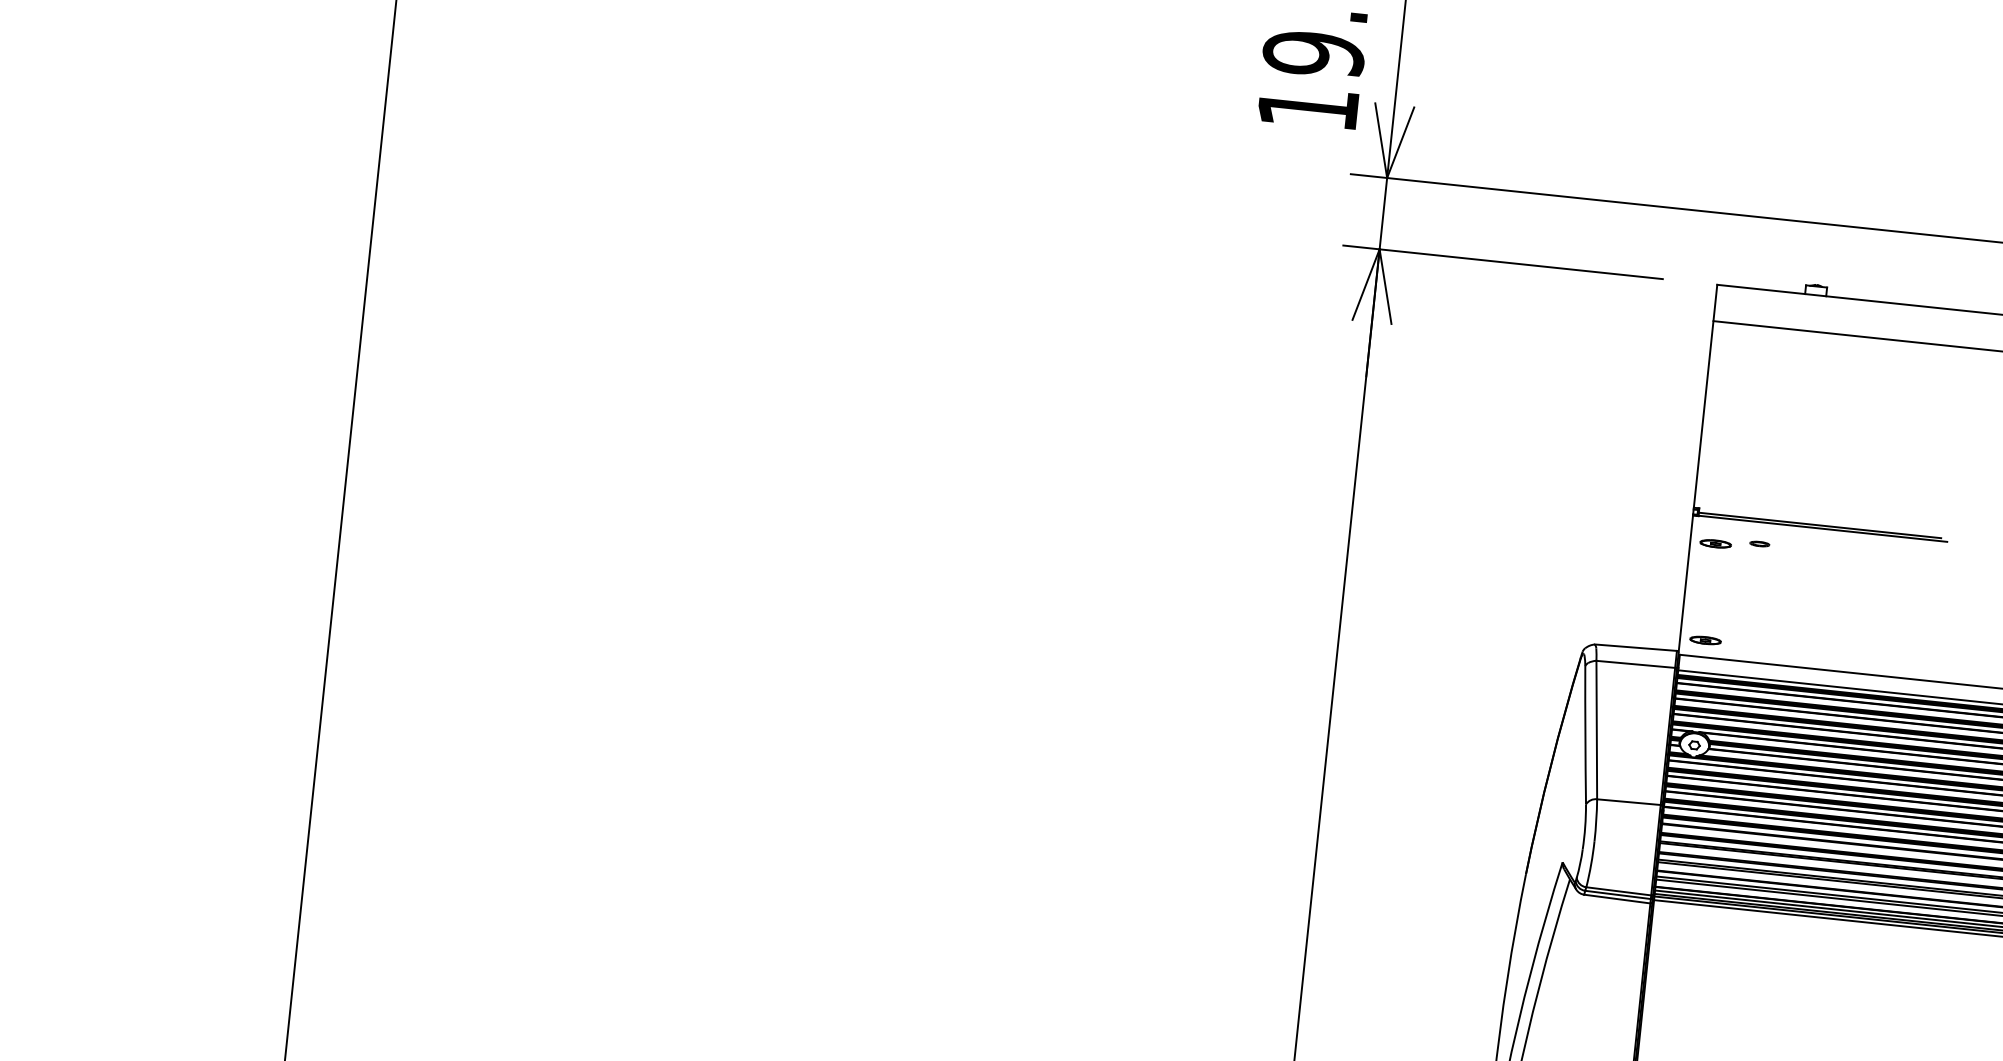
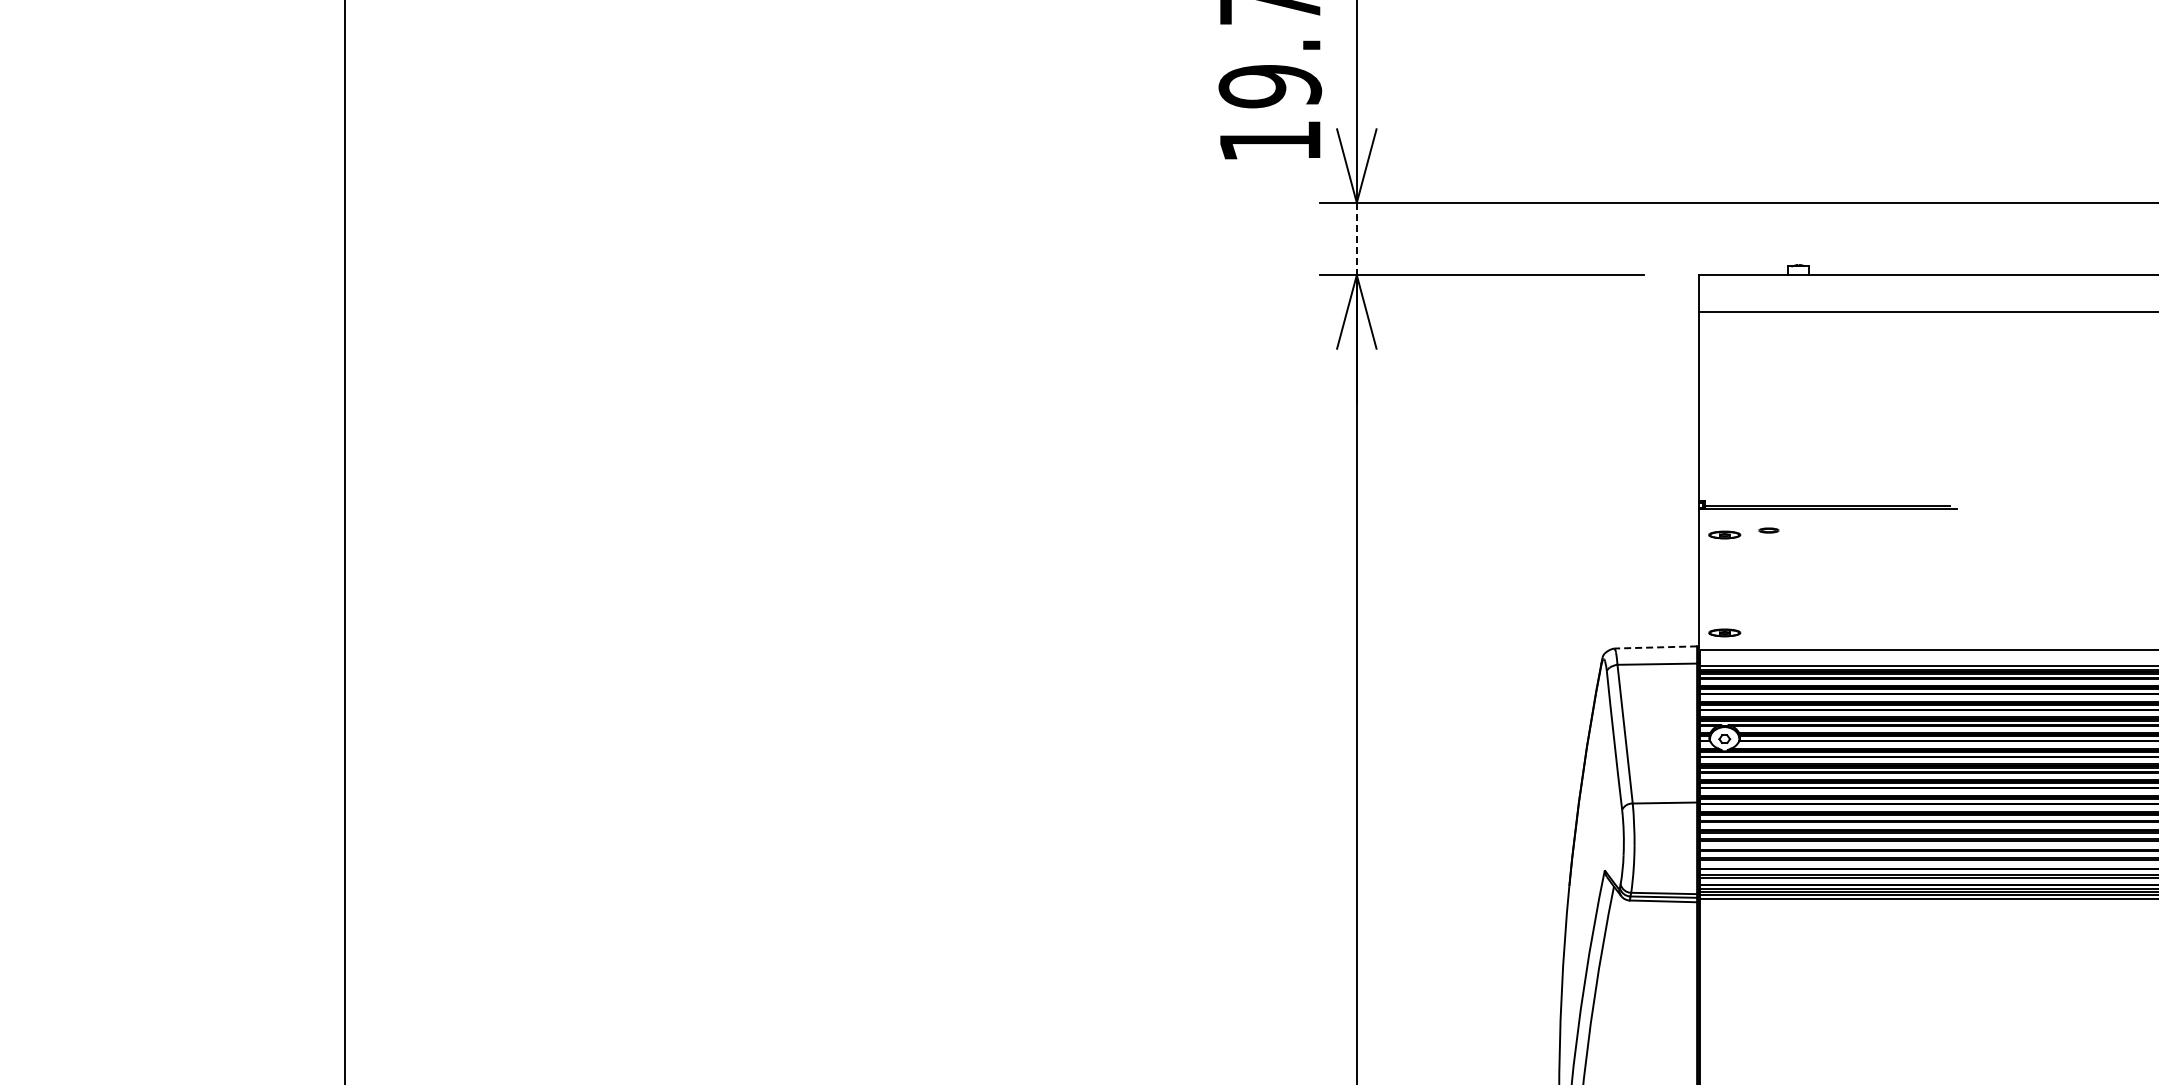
line: (1383, 214) -> (1356, 239), solid -> dashed
line: (1635, 647) -> (1655, 647), solid -> dashed

